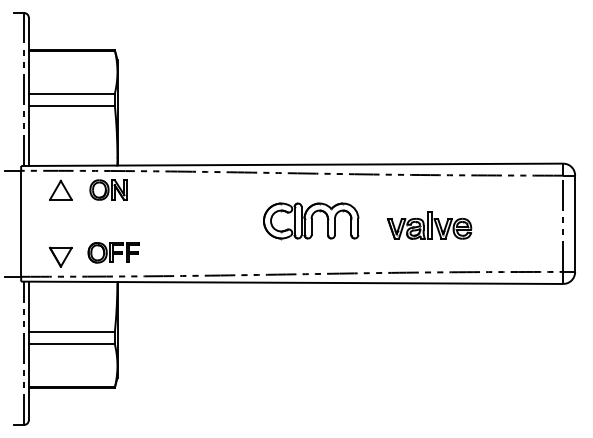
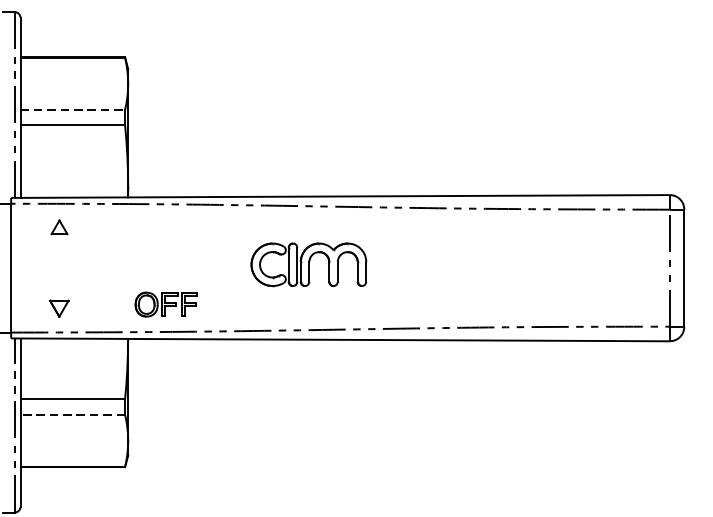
line: (72, 93) -> (73, 109), solid -> dashed
part: (60, 189) -> (58, 226), size x0.6
part: (108, 189) -> (117, 226), removed
part: (311, 221) -> (309, 265), moved
part: (429, 225) -> (507, 270), removed
part: (113, 252) -> (165, 304), moved
part: (60, 256) -> (58, 307), size x0.7
line: (71, 344) -> (72, 414), solid -> dashed

